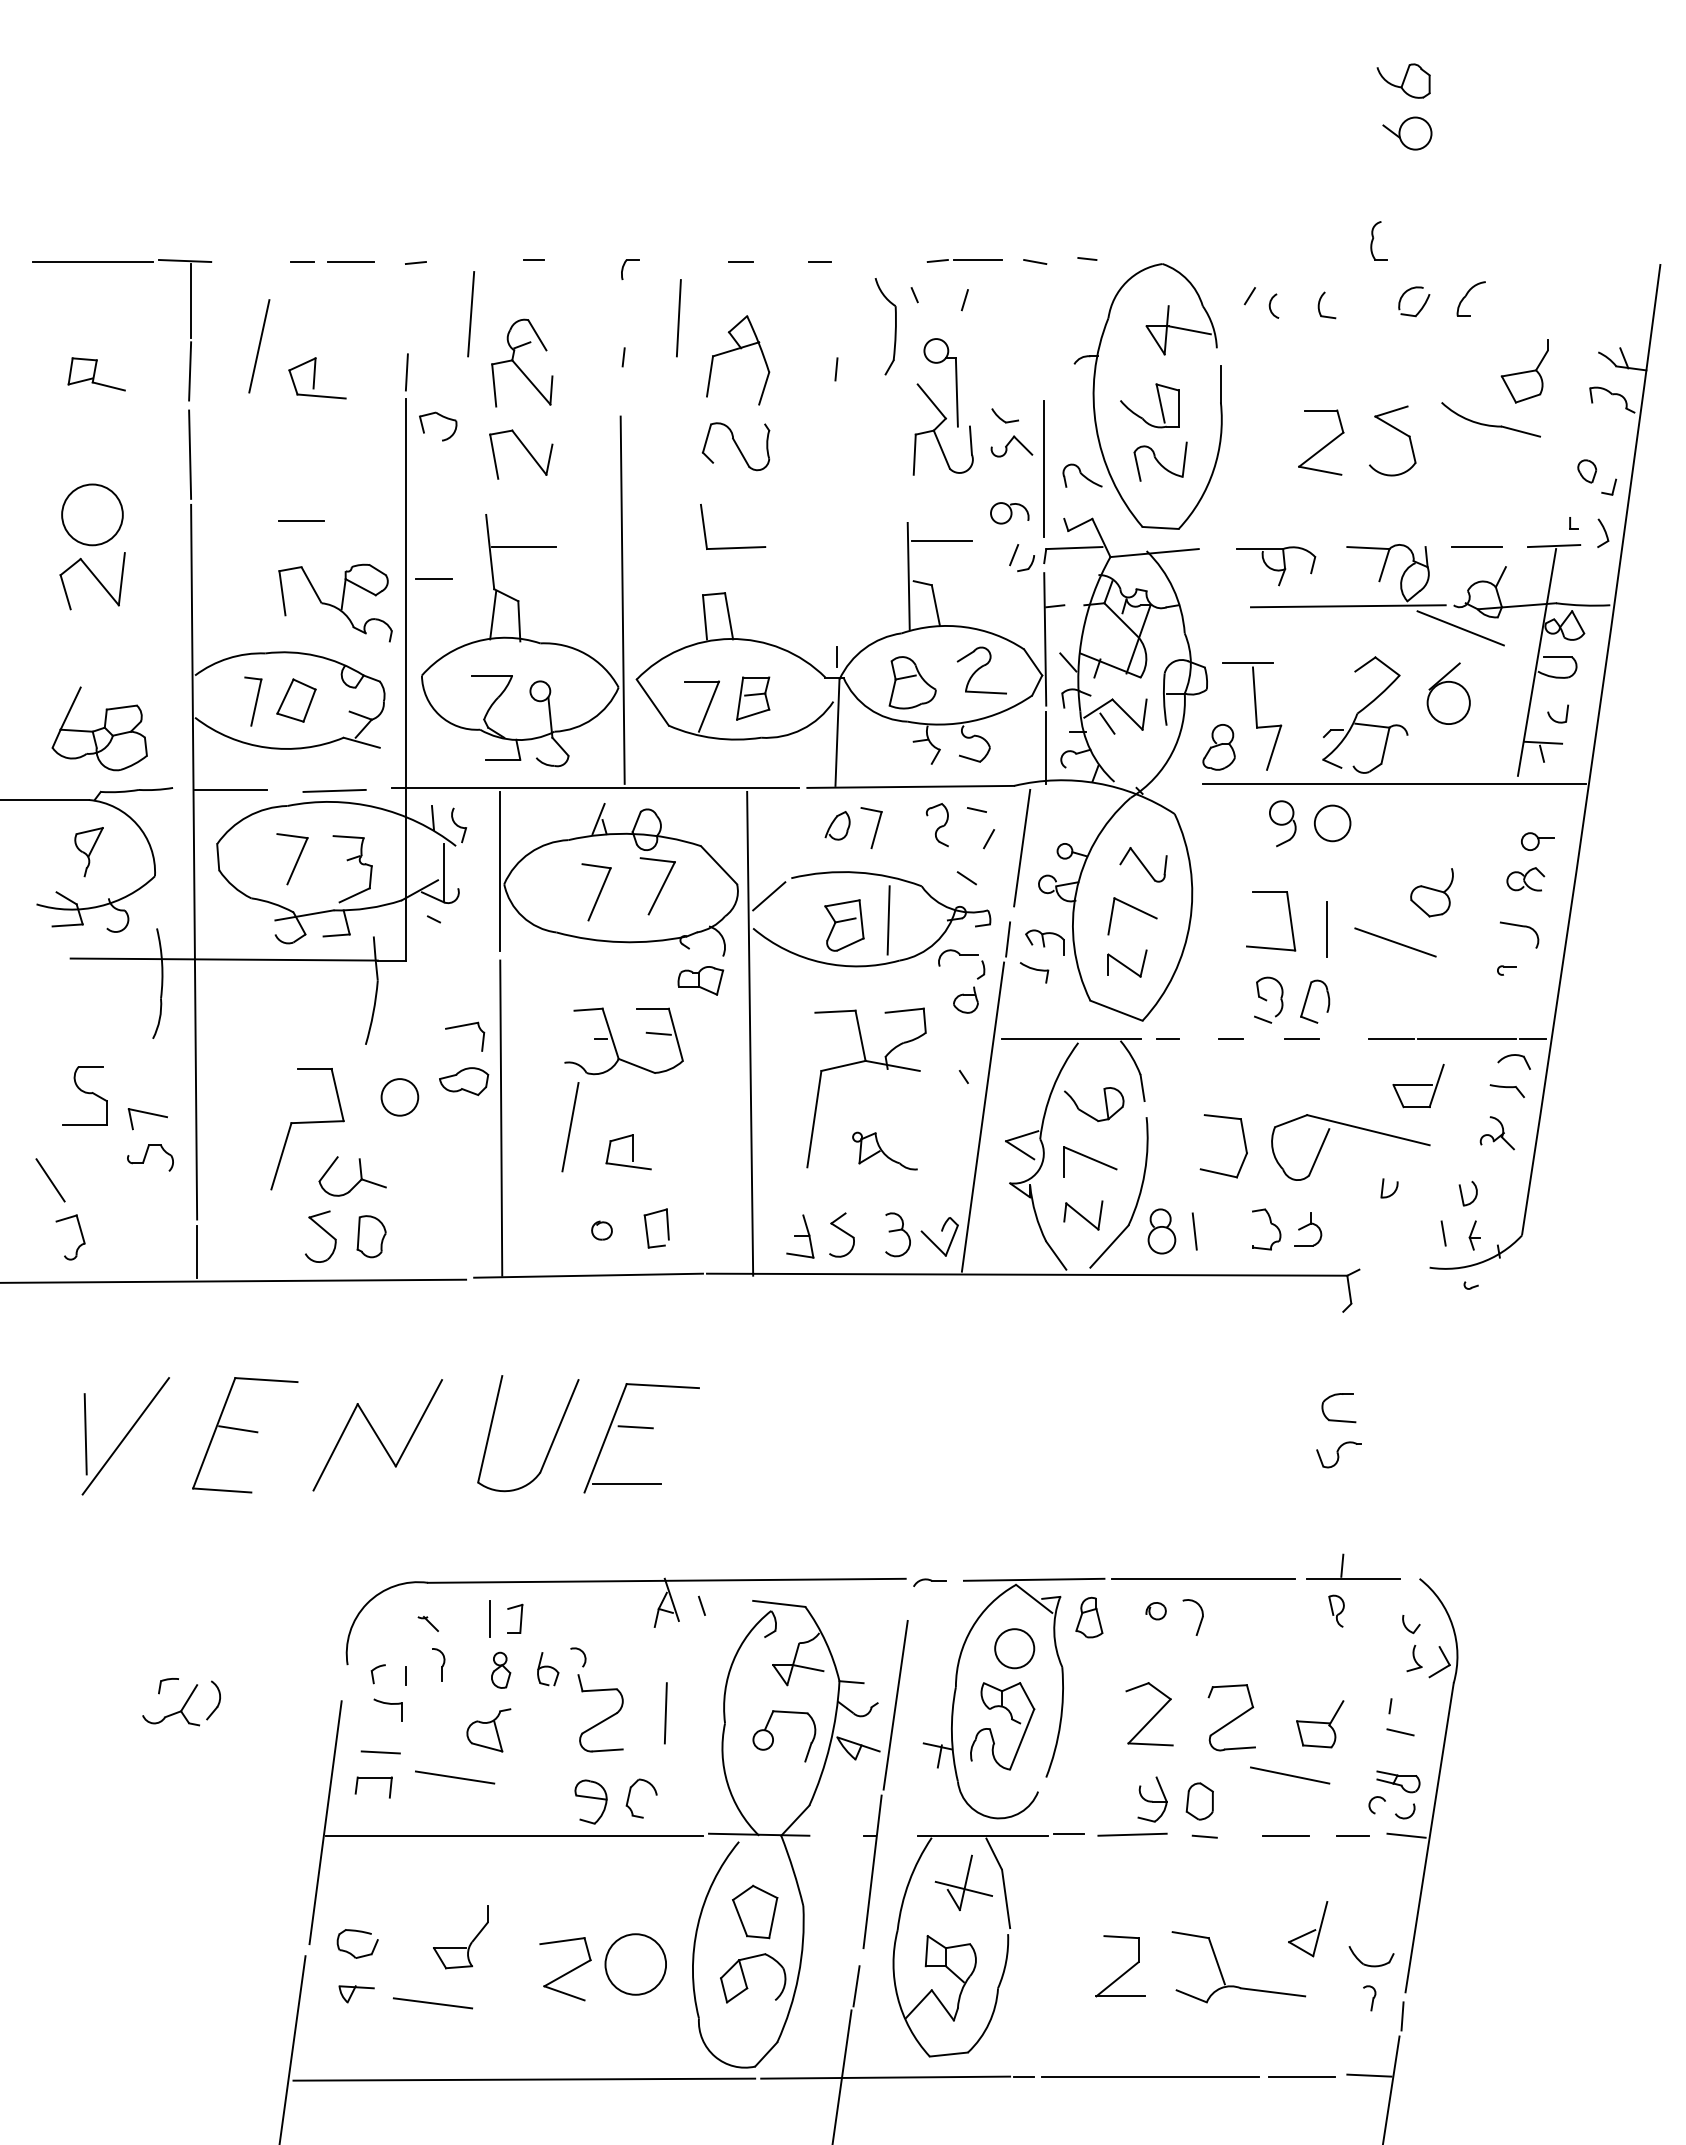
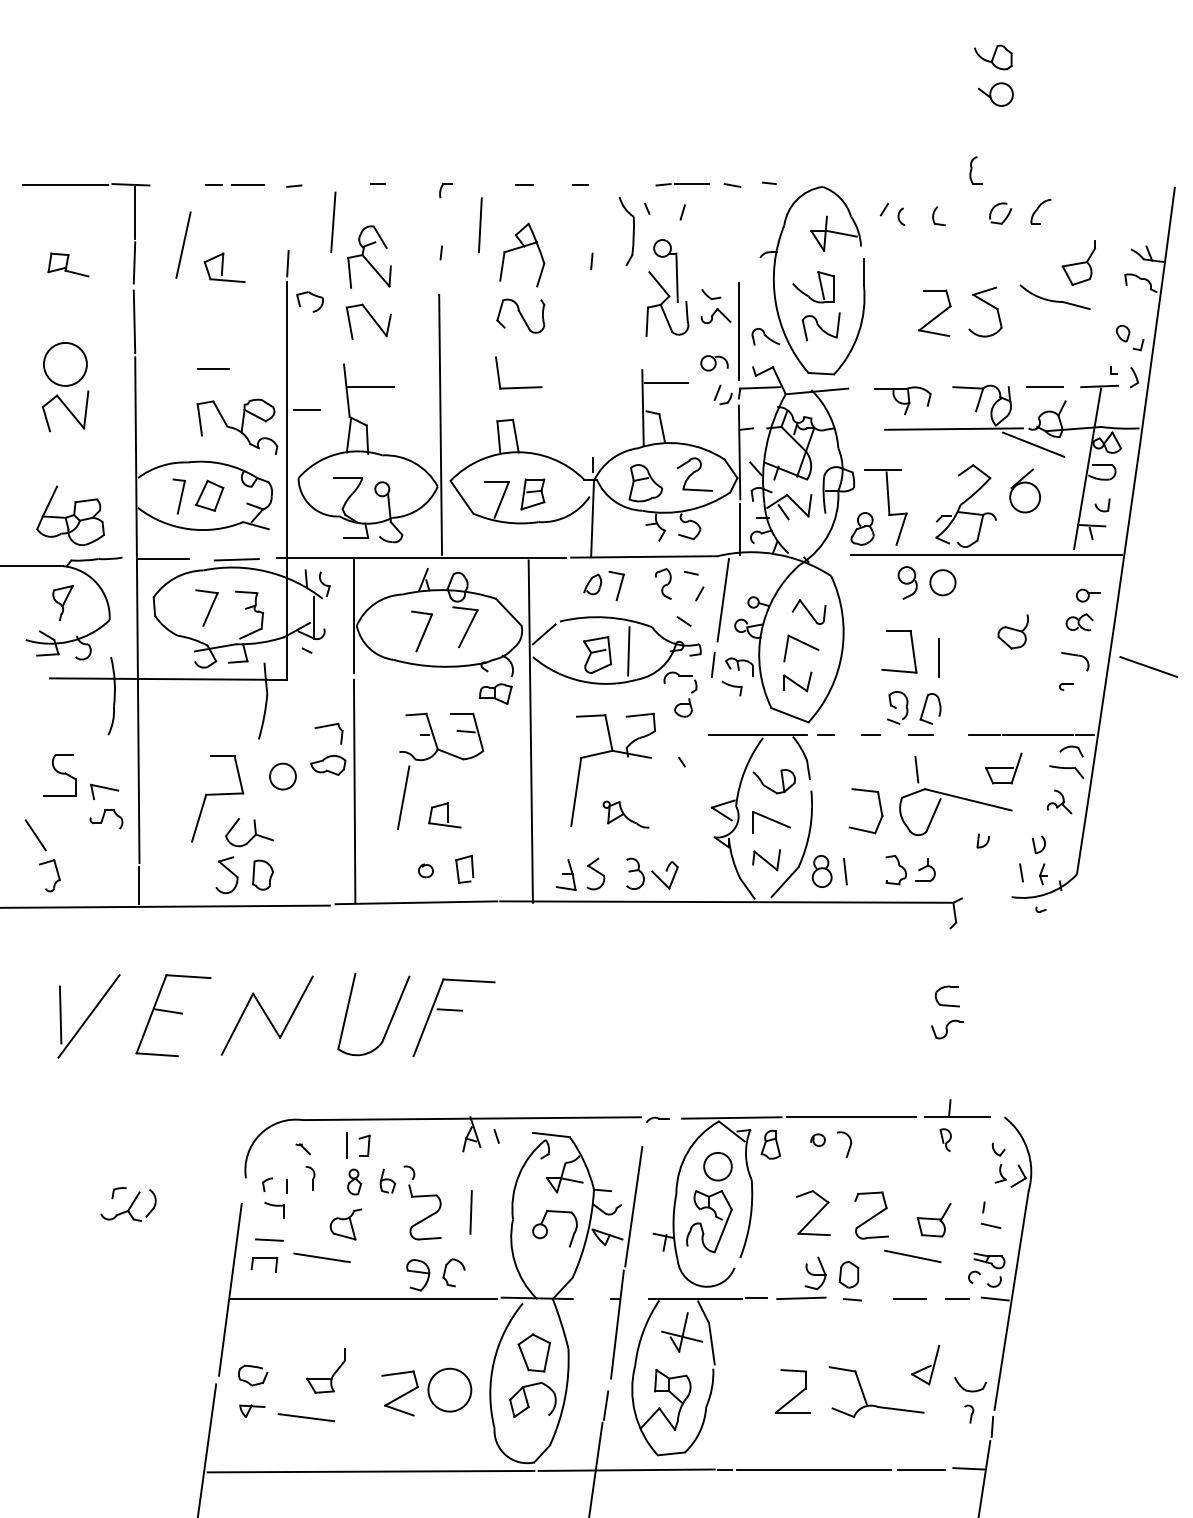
line: (1395, 942) -> (1148, 667), moved
line: (1295, 1087) -> (916, 769), added
part: (1506, 1091) -> (1065, 772), size x1.4
line: (982, 1116) -> (695, 790), removed
line: (626, 1484) -> (443, 1050), removed

